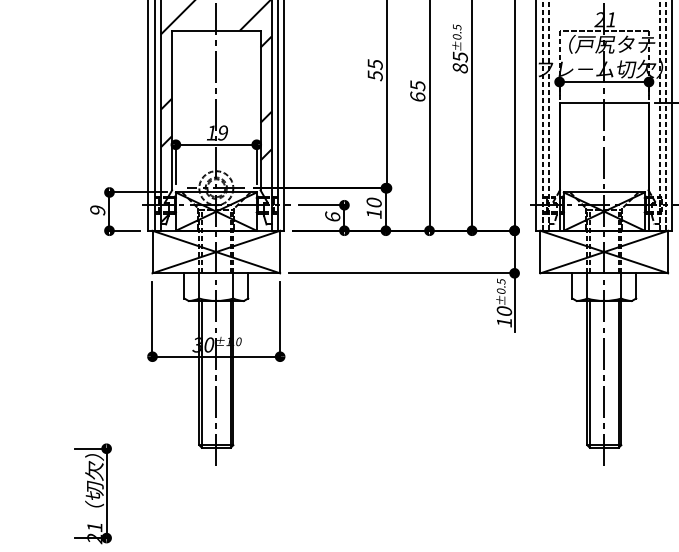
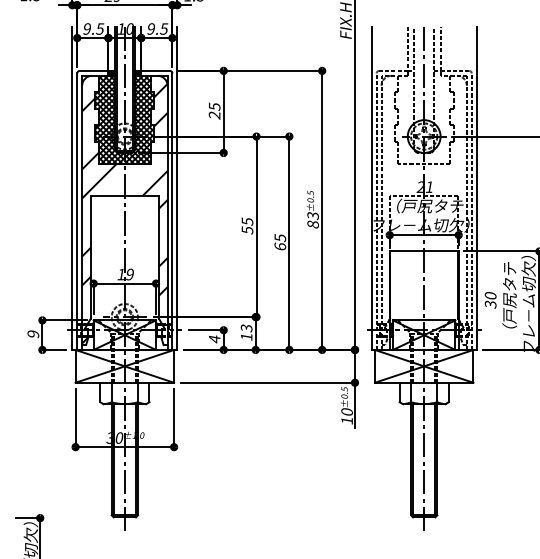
text: (459, 56) -> (312, 215), 85 -> 83
text: (373, 202) -> (246, 328), 10 -> 13
text: (332, 217) -> (214, 339), 6 -> 4

